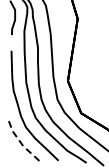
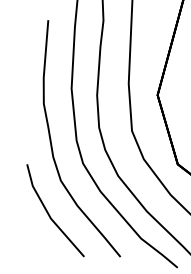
line: (22, 144) -> (49, 215), dashed -> solid

